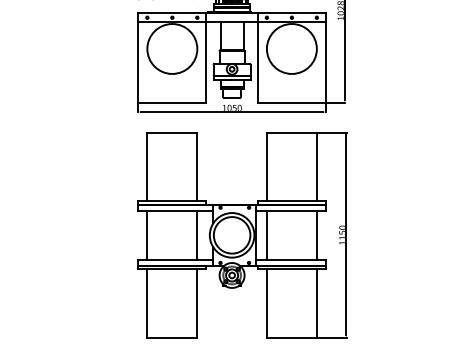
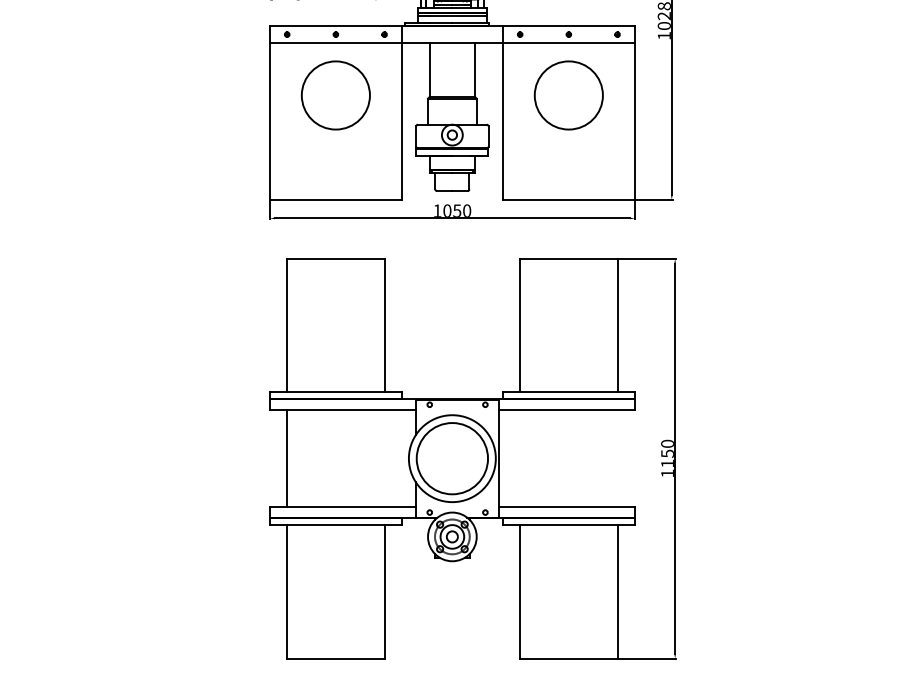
circle: (172, 48) -> (336, 94), size x0.7
circle: (291, 48) -> (568, 94), size x0.7
line: (197, 235) -> (384, 458), removed
line: (266, 235) -> (519, 458), removed
line: (316, 235) -> (616, 458), removed

